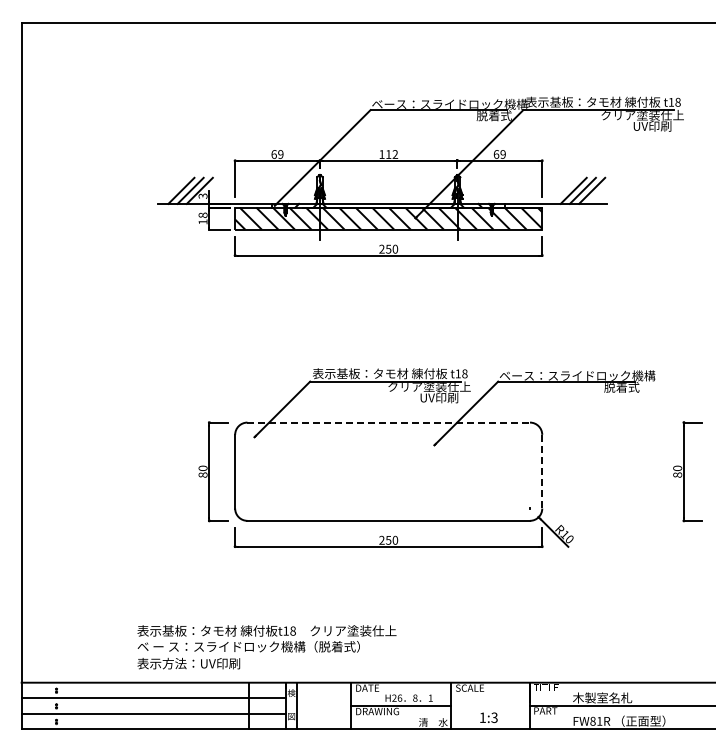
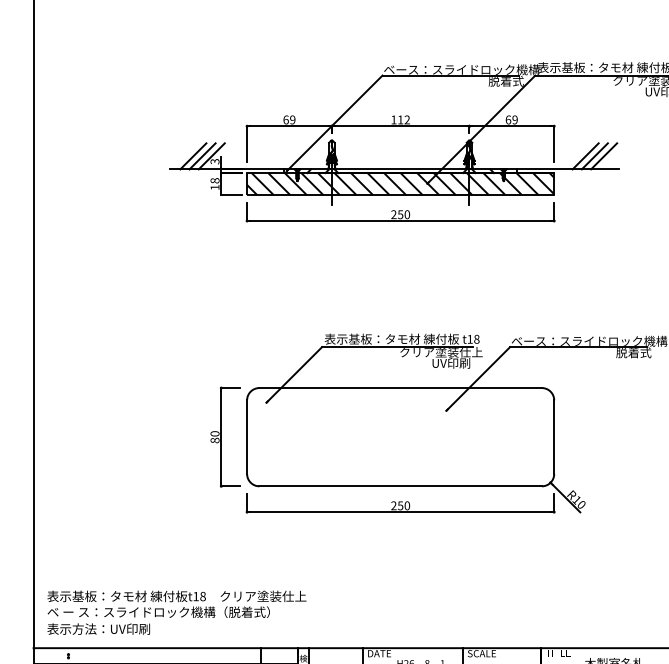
line: (389, 422) -> (401, 387), dashed -> solid
line: (542, 471) -> (554, 436), dashed -> solid
text: (266, 647) -> (176, 612), moved

